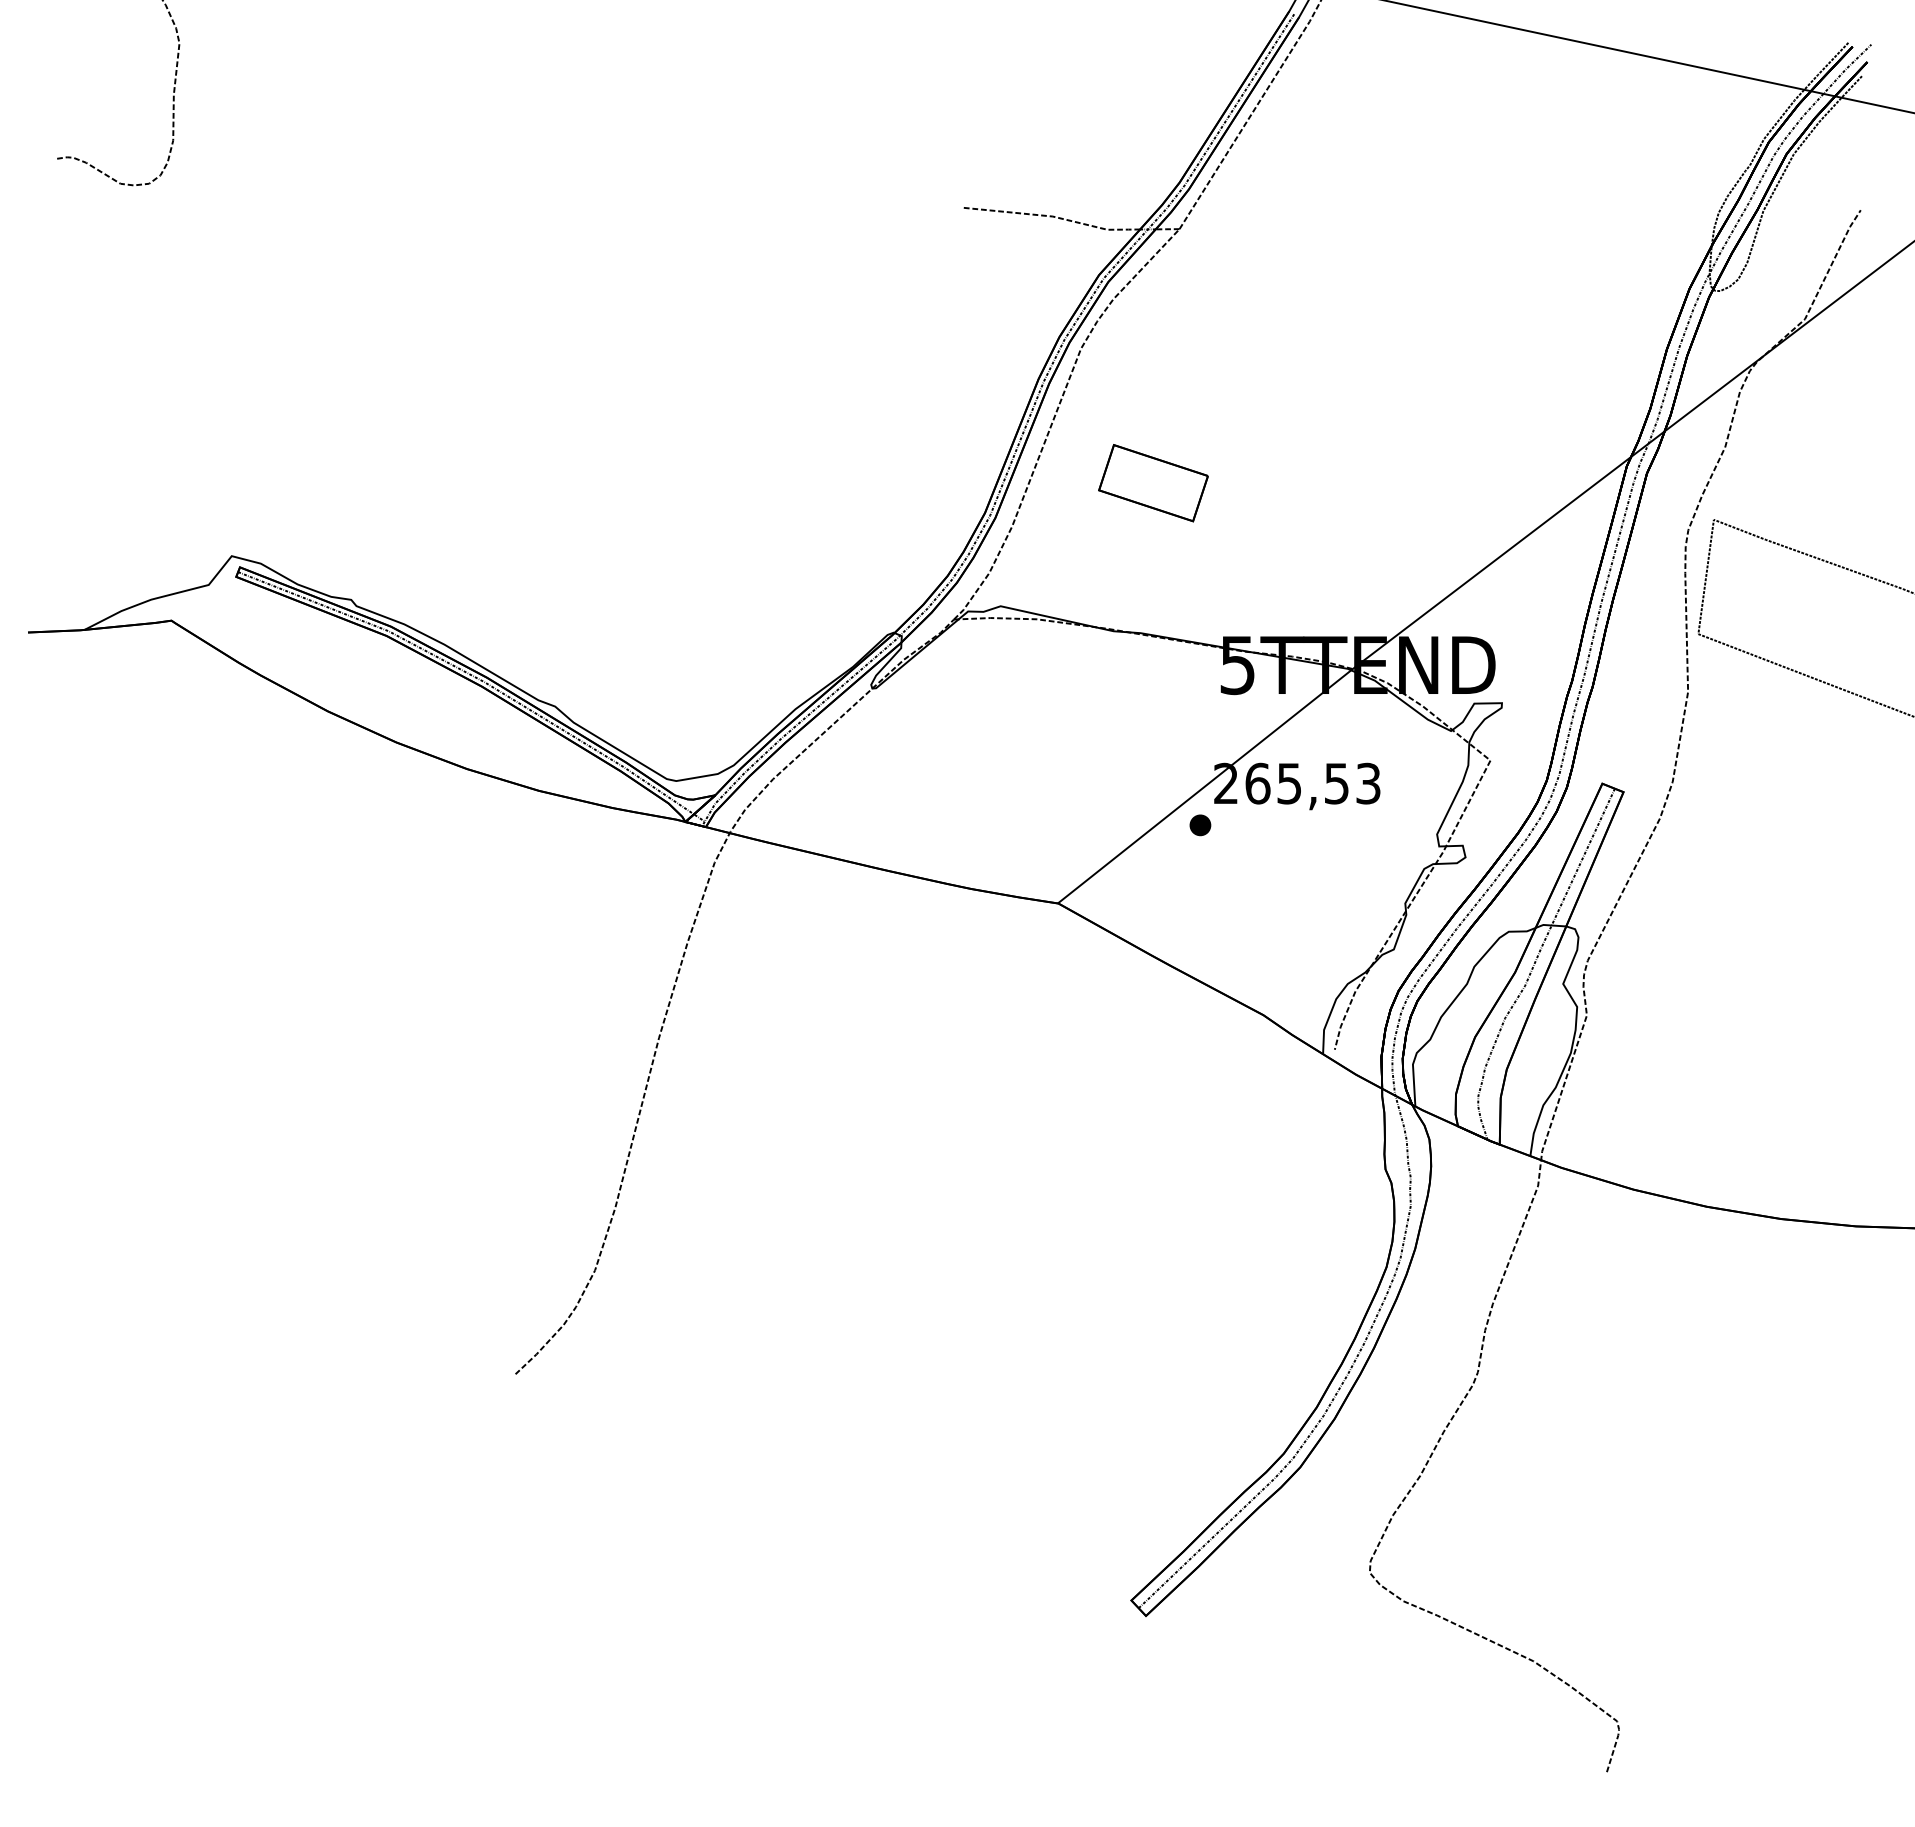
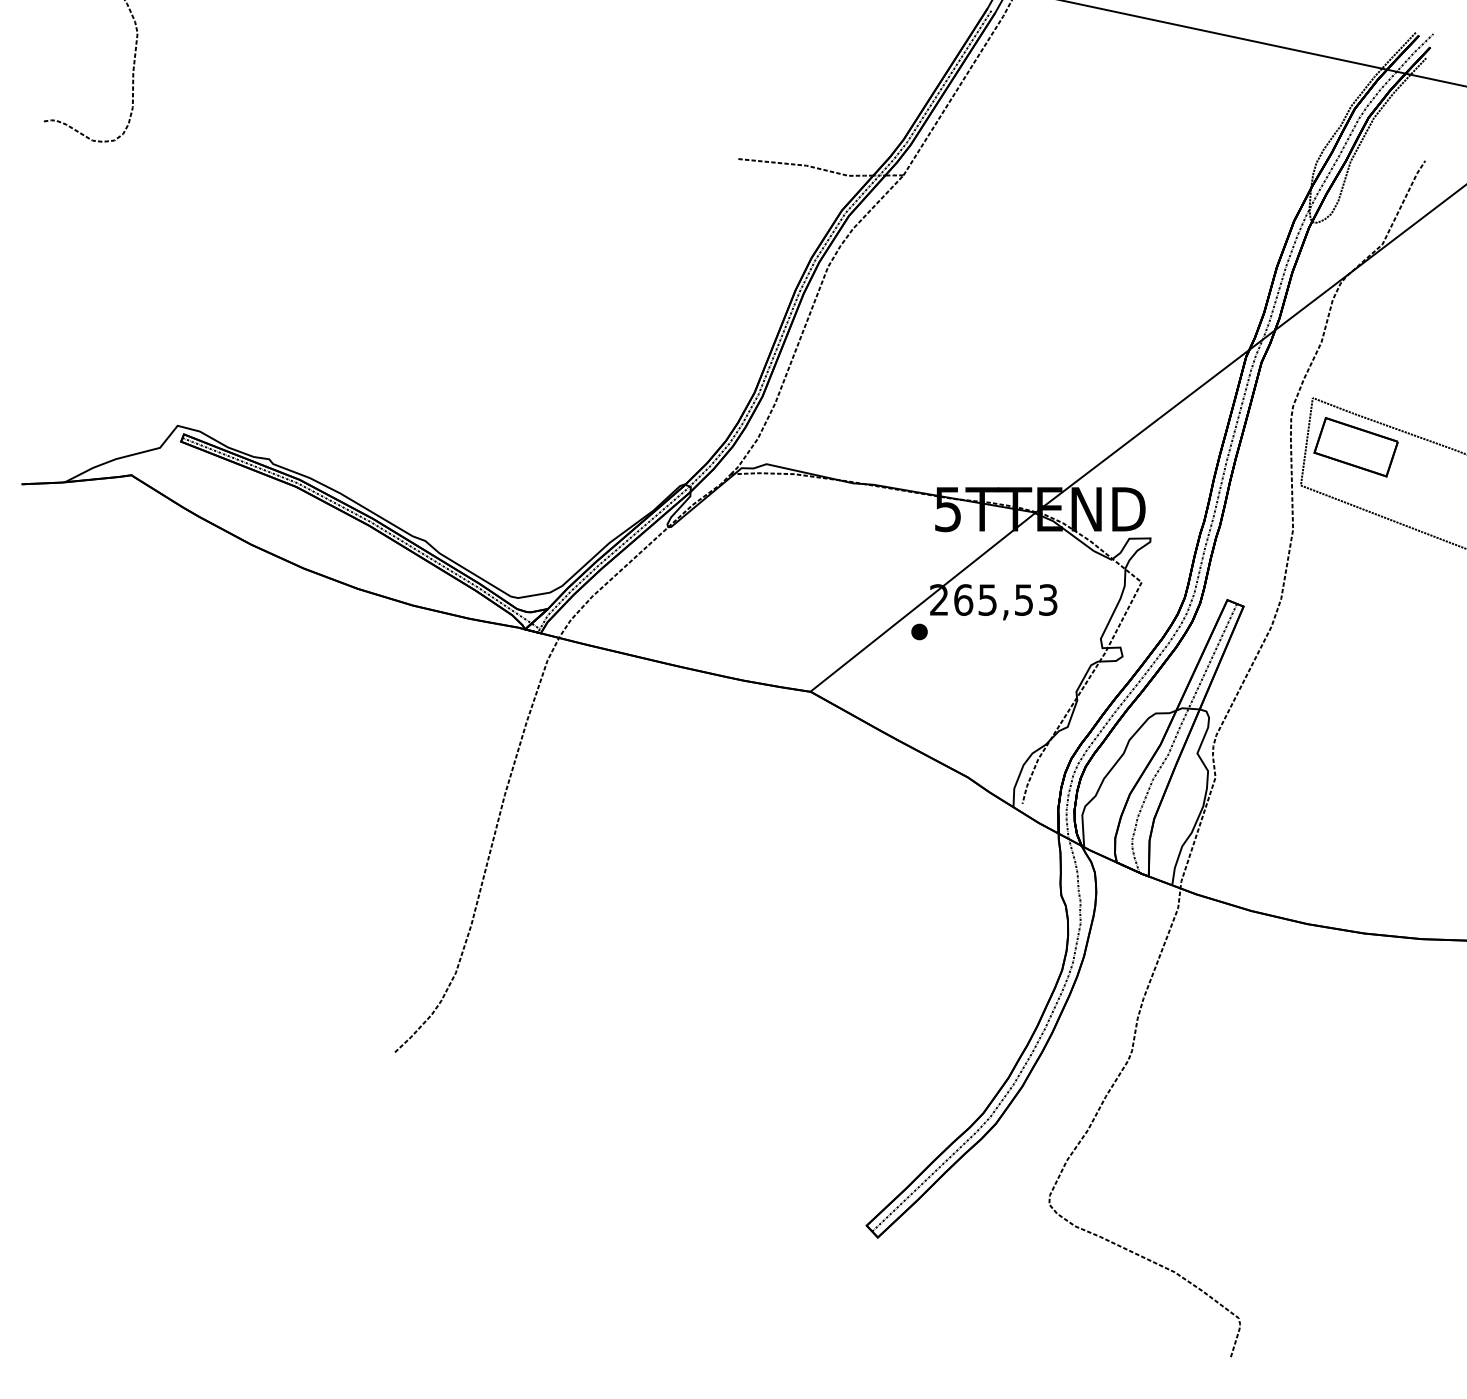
part: (1153, 483) -> (1356, 447), moved

